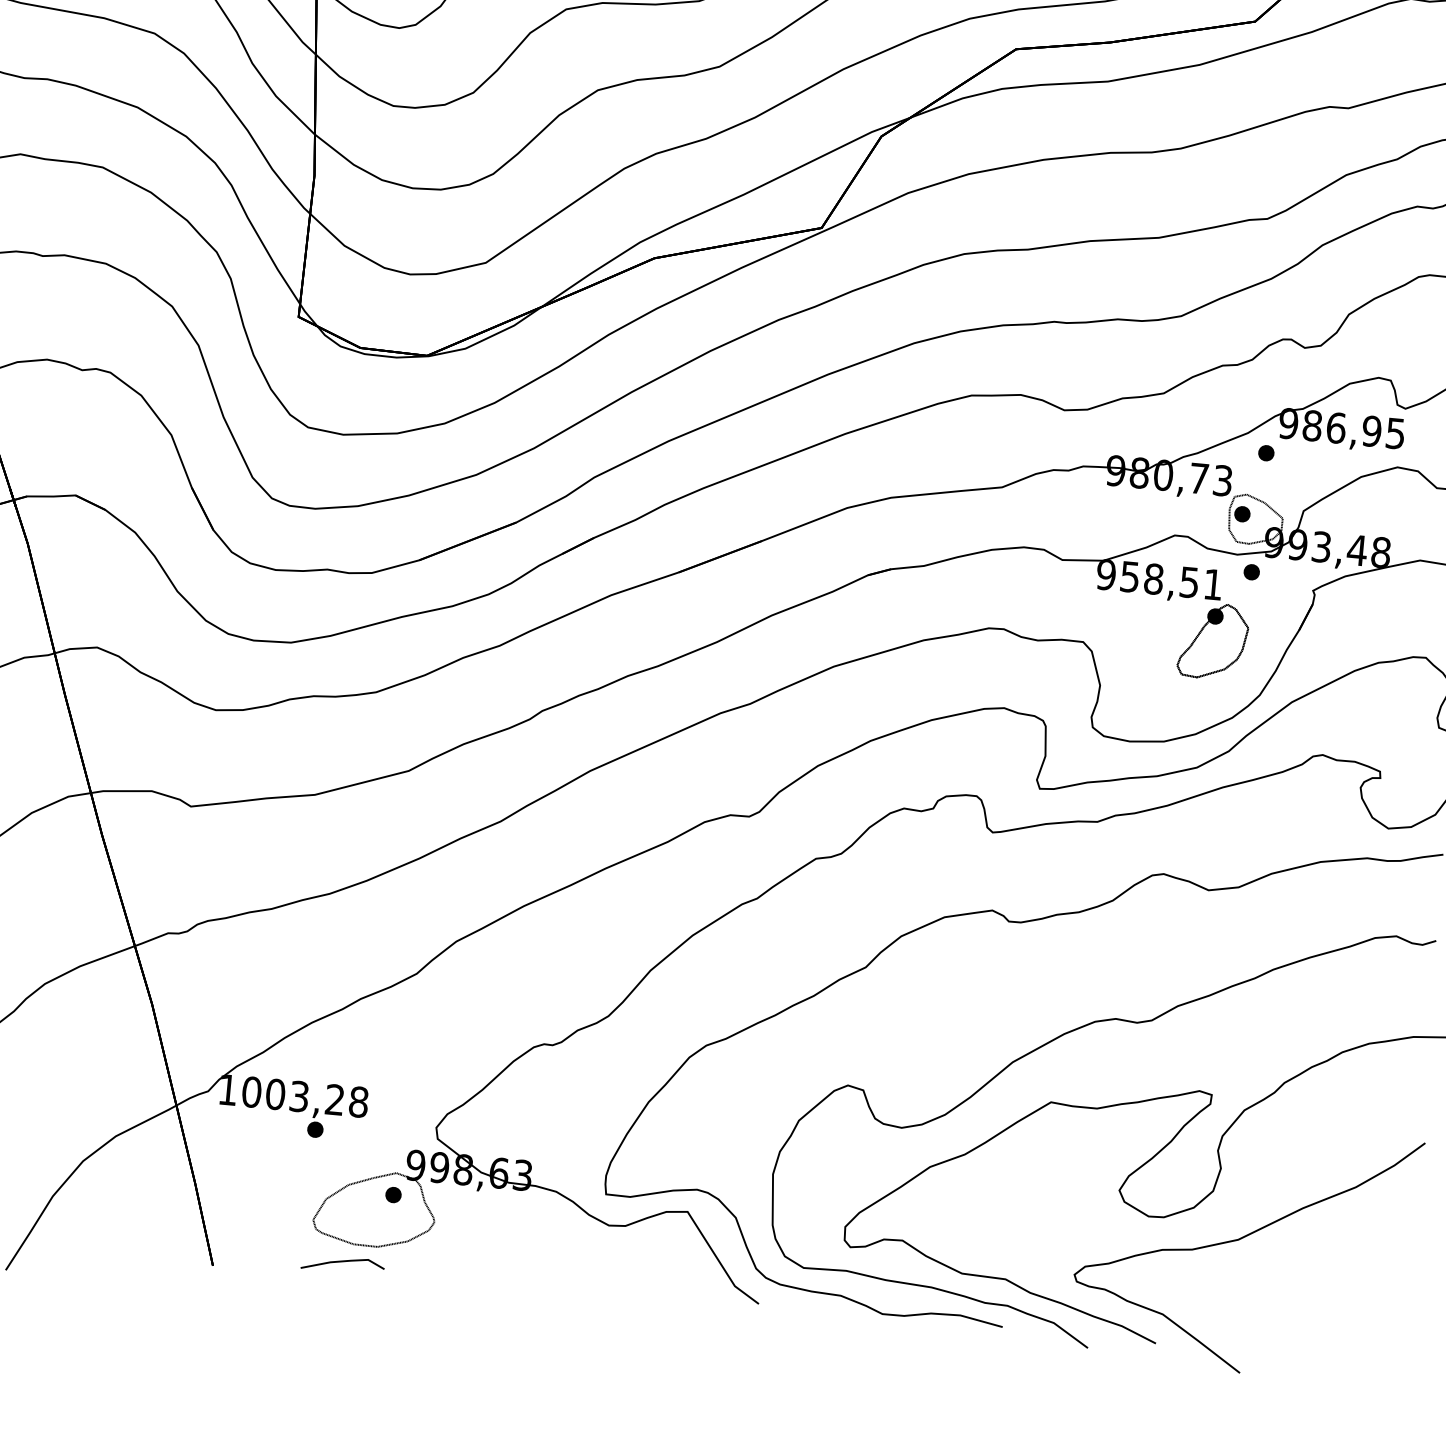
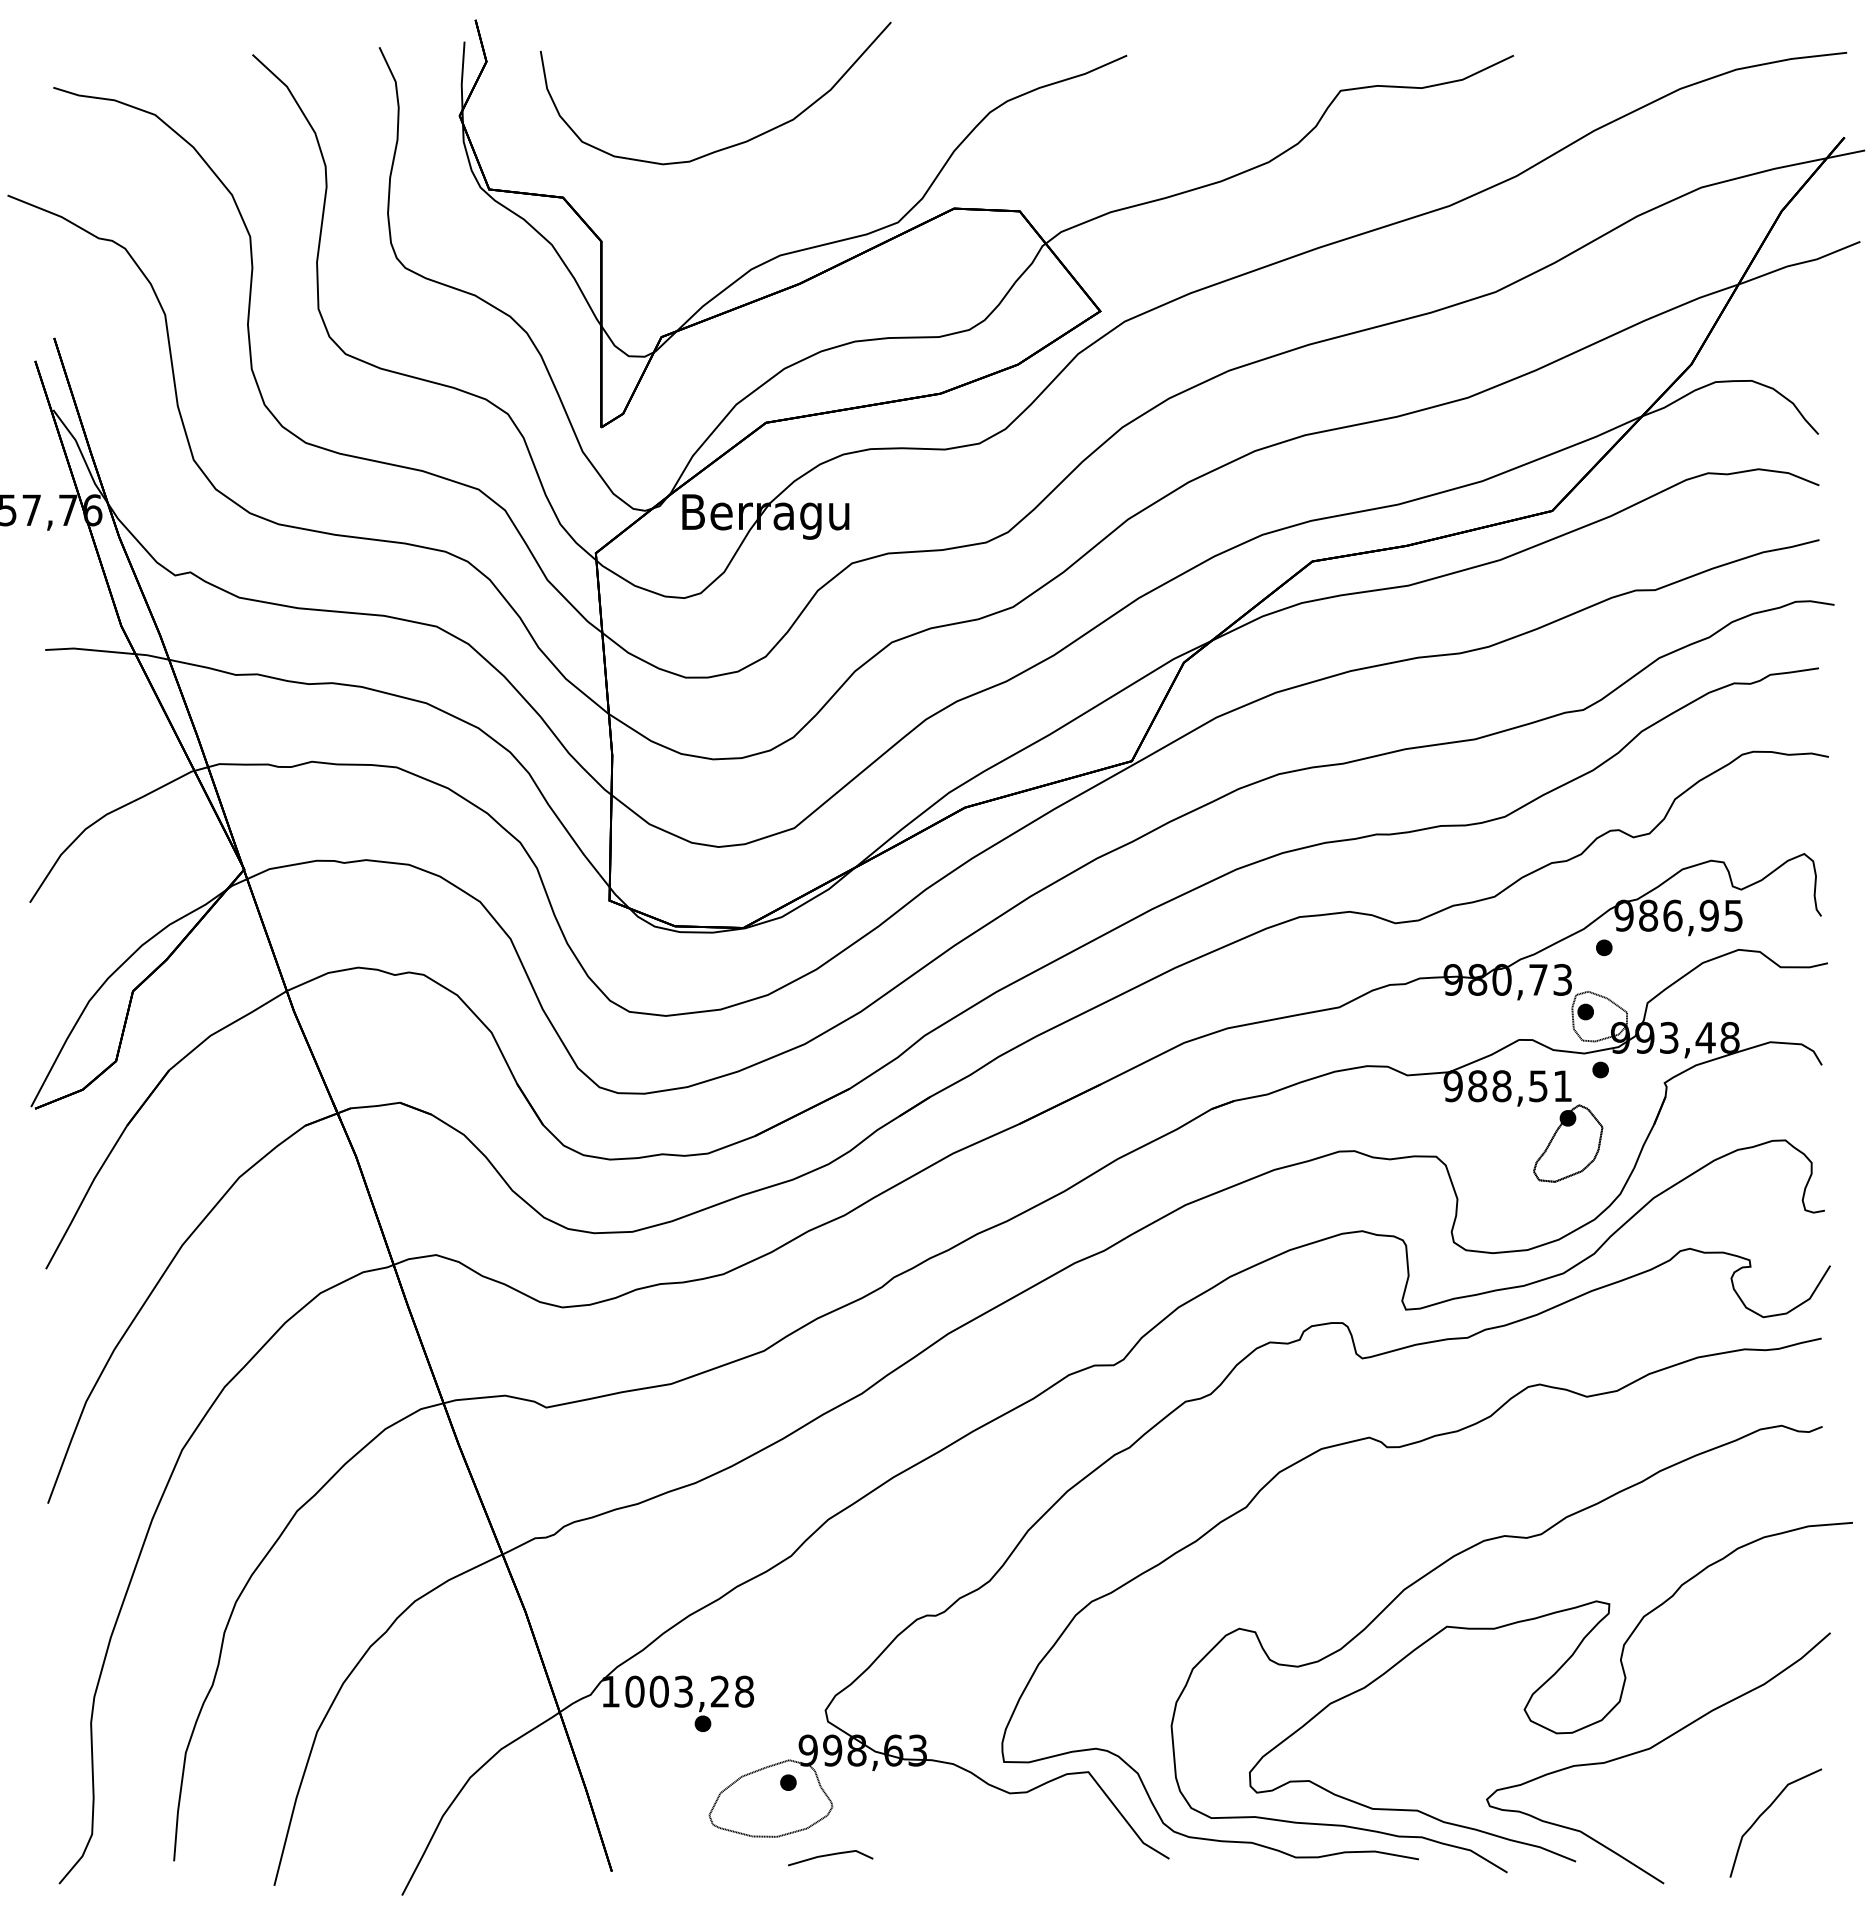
text: (1129, 577) -> (1477, 1086), 958,51 -> 988,51
line: (343, 1262) -> (830, 1855), moved
curve: (1345, 1311) -> (1765, 1811), added

